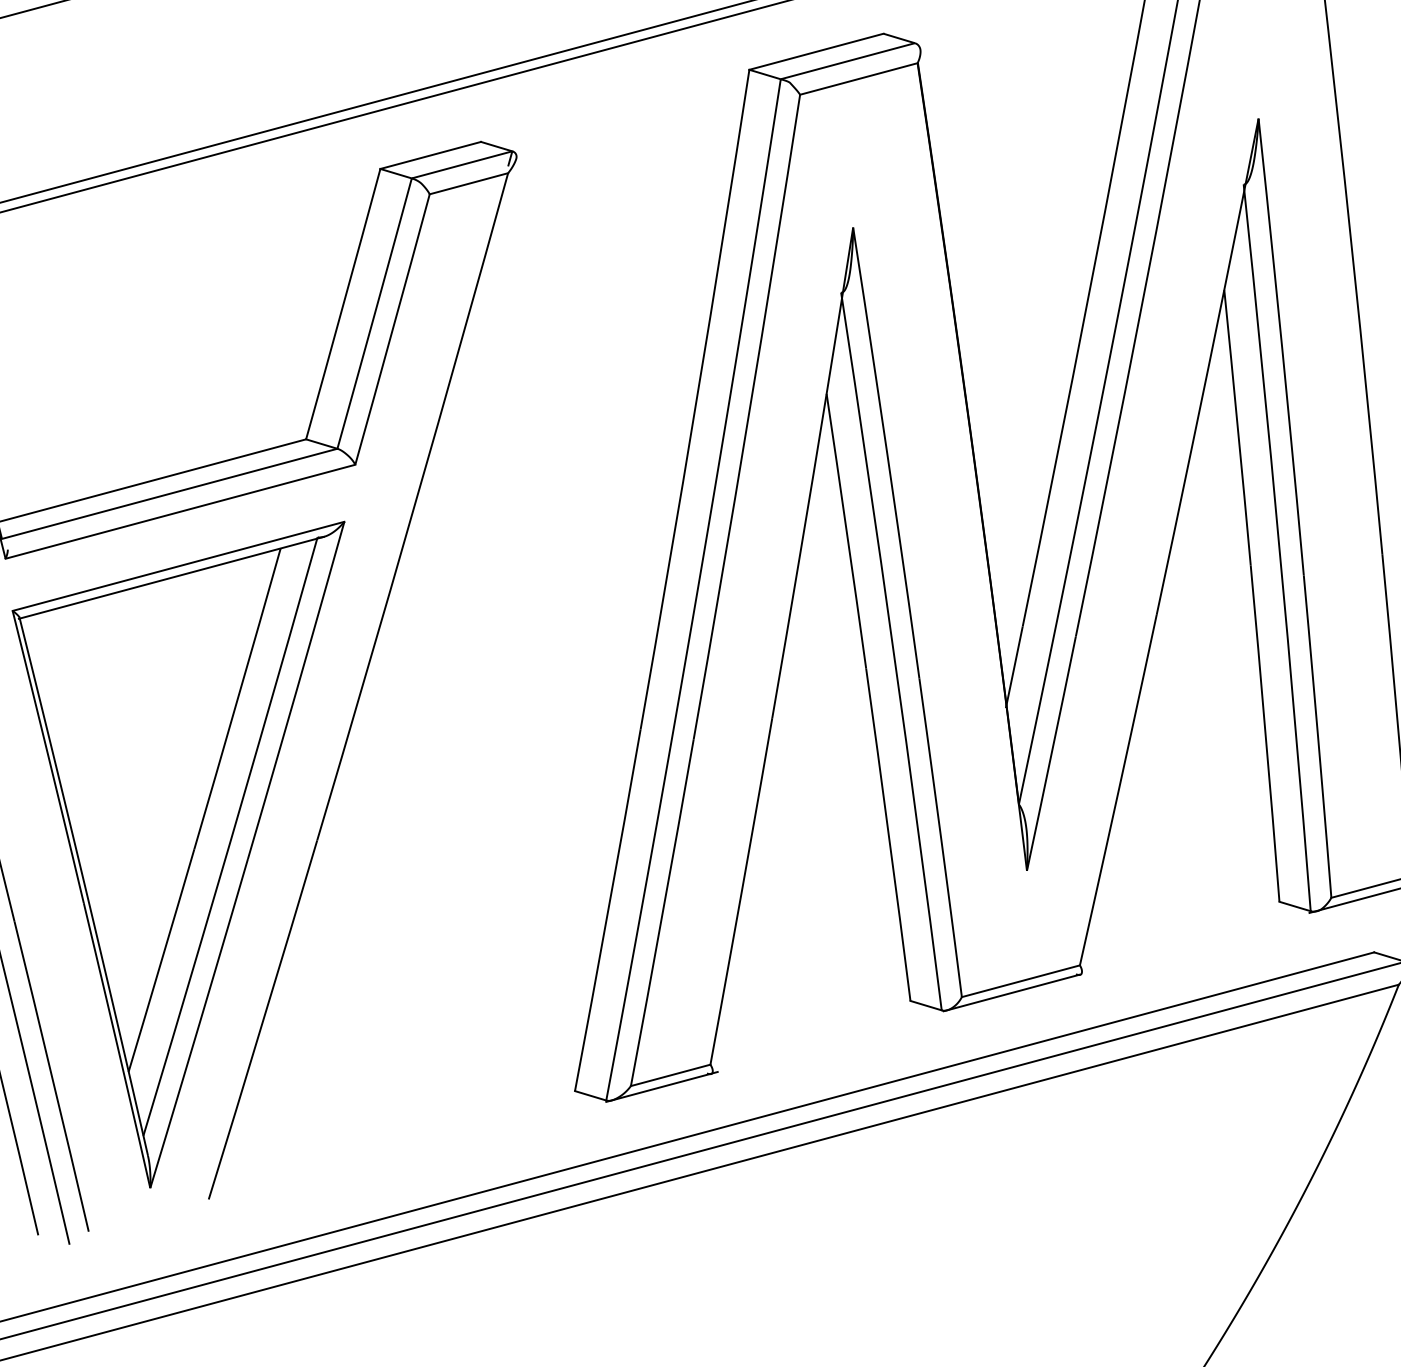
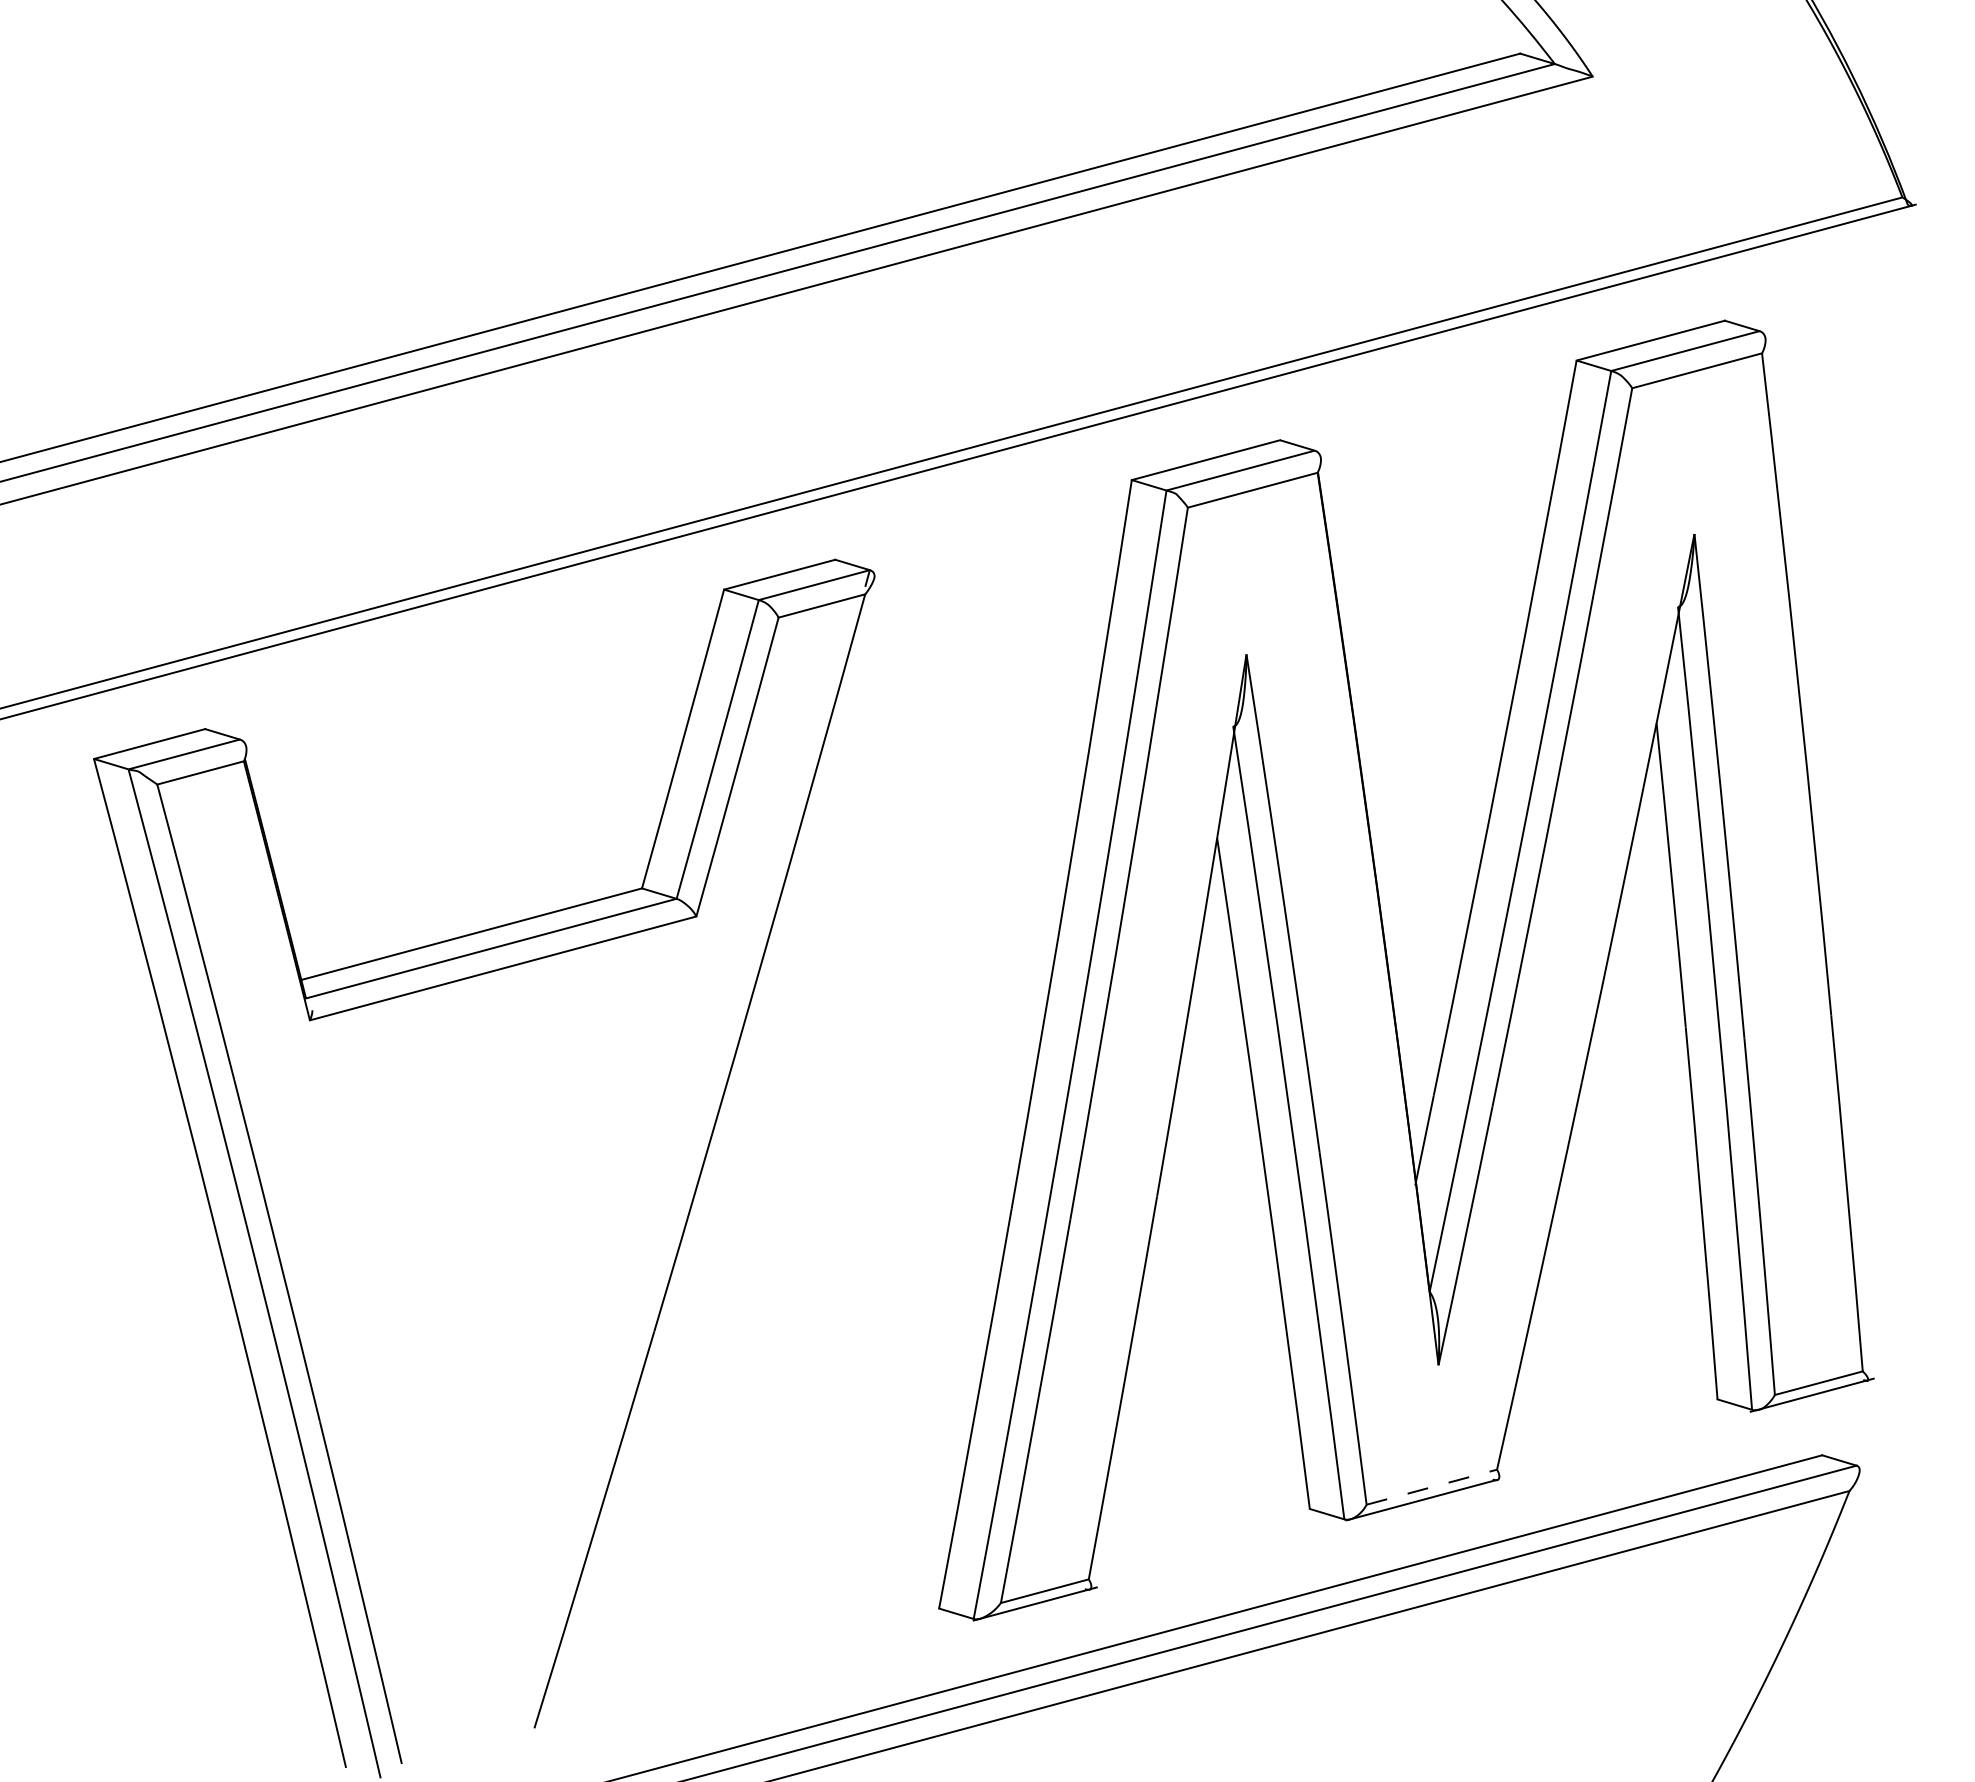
part: (178, 853) -> (500, 1346), removed
line: (1020, 981) -> (1431, 1487), solid -> dashed

